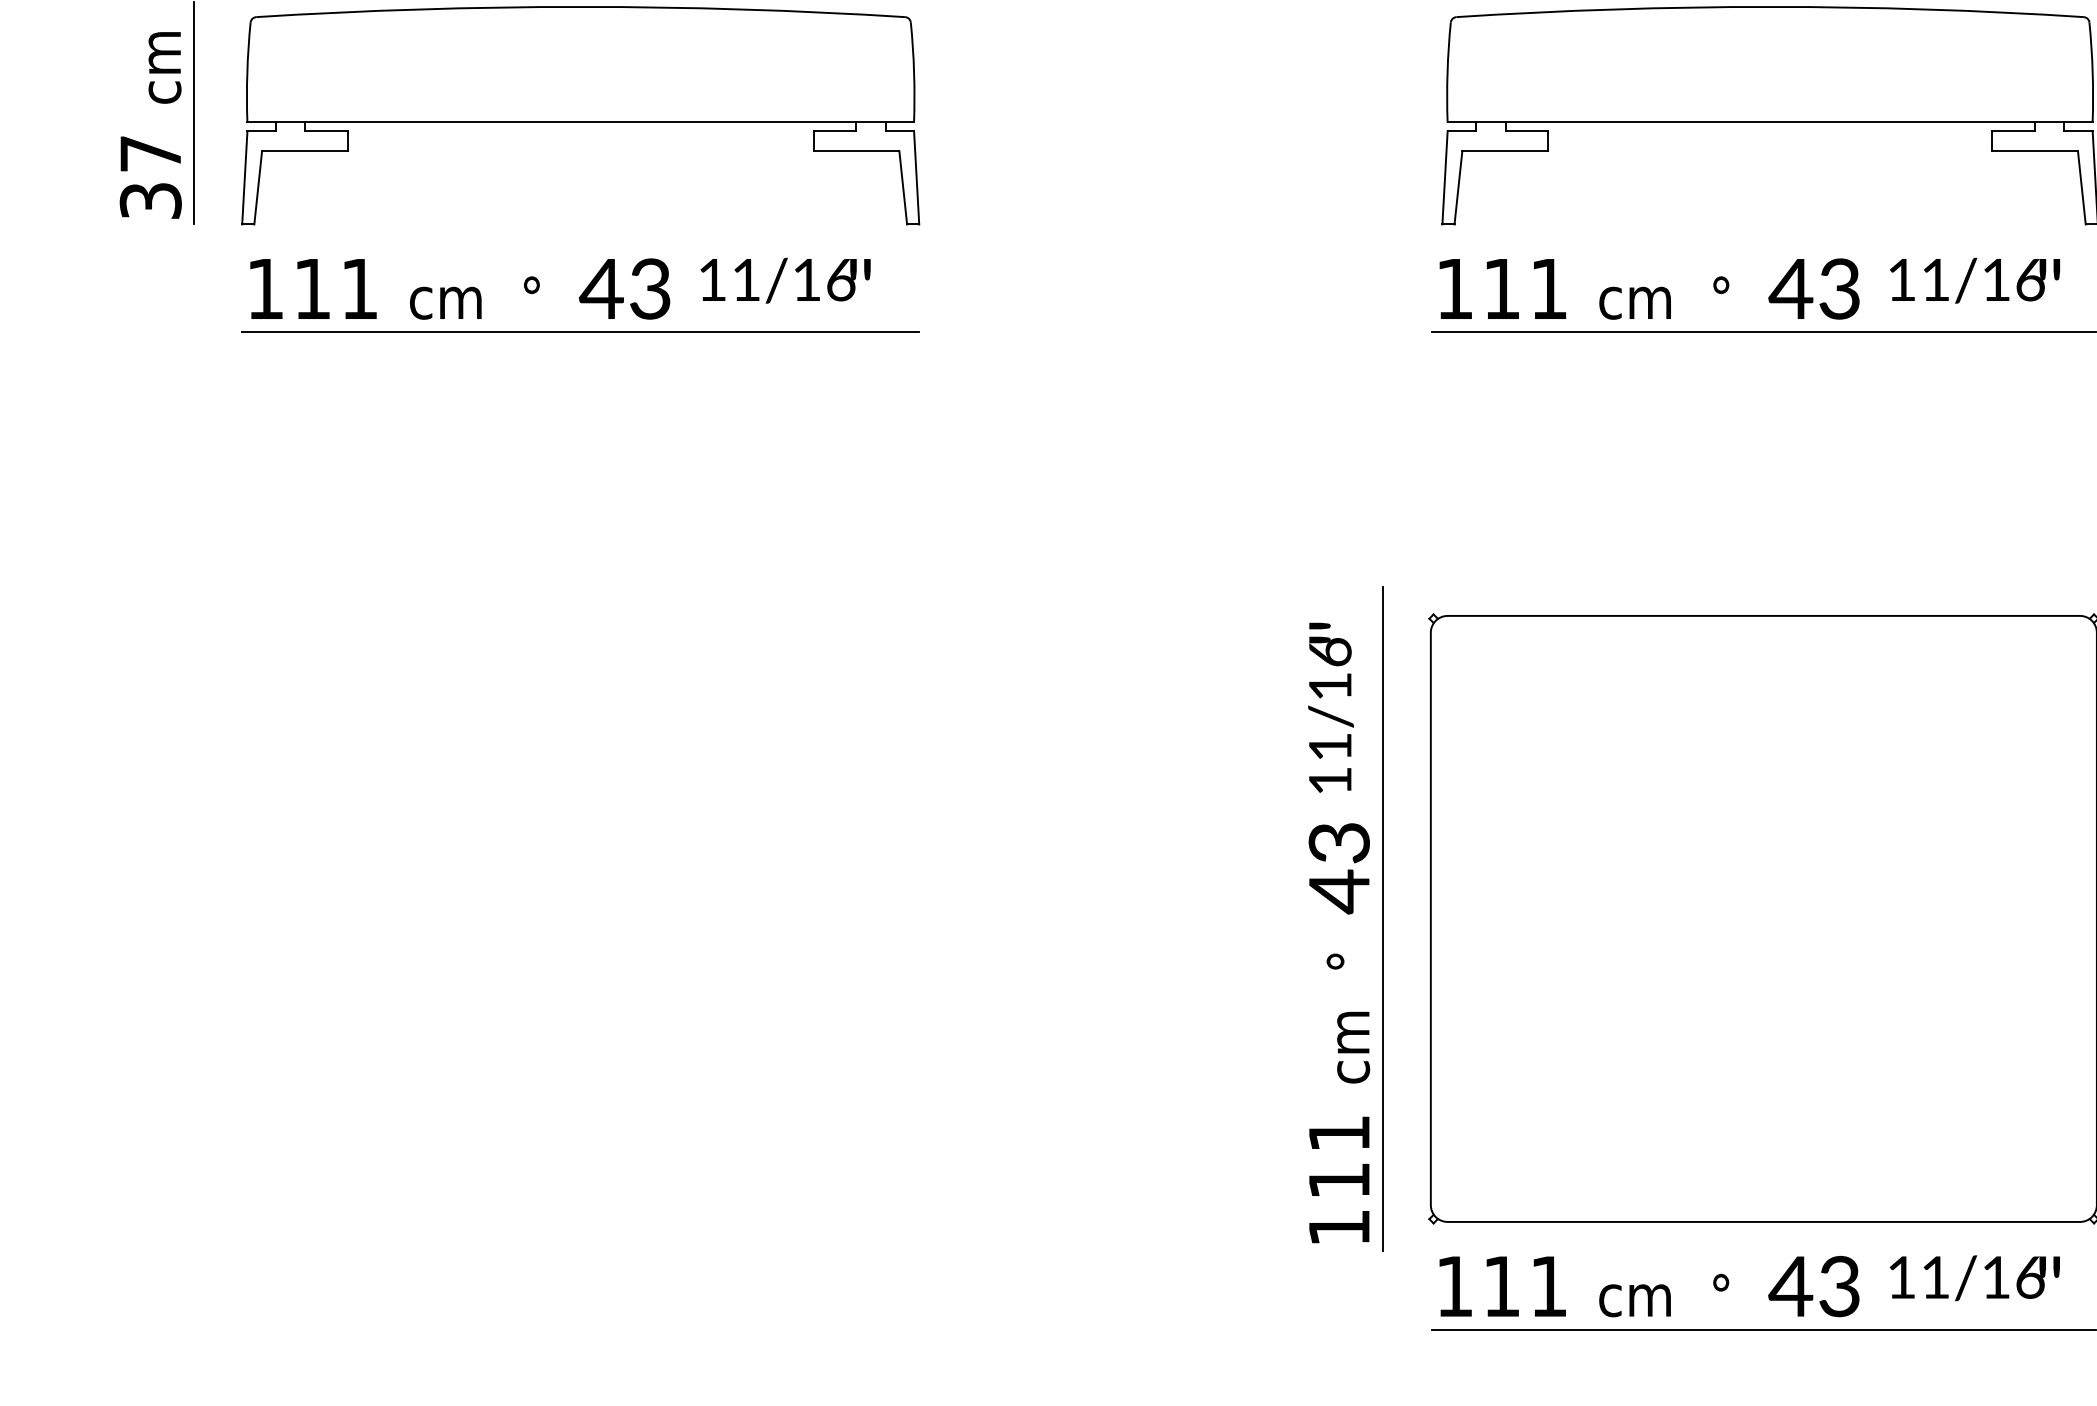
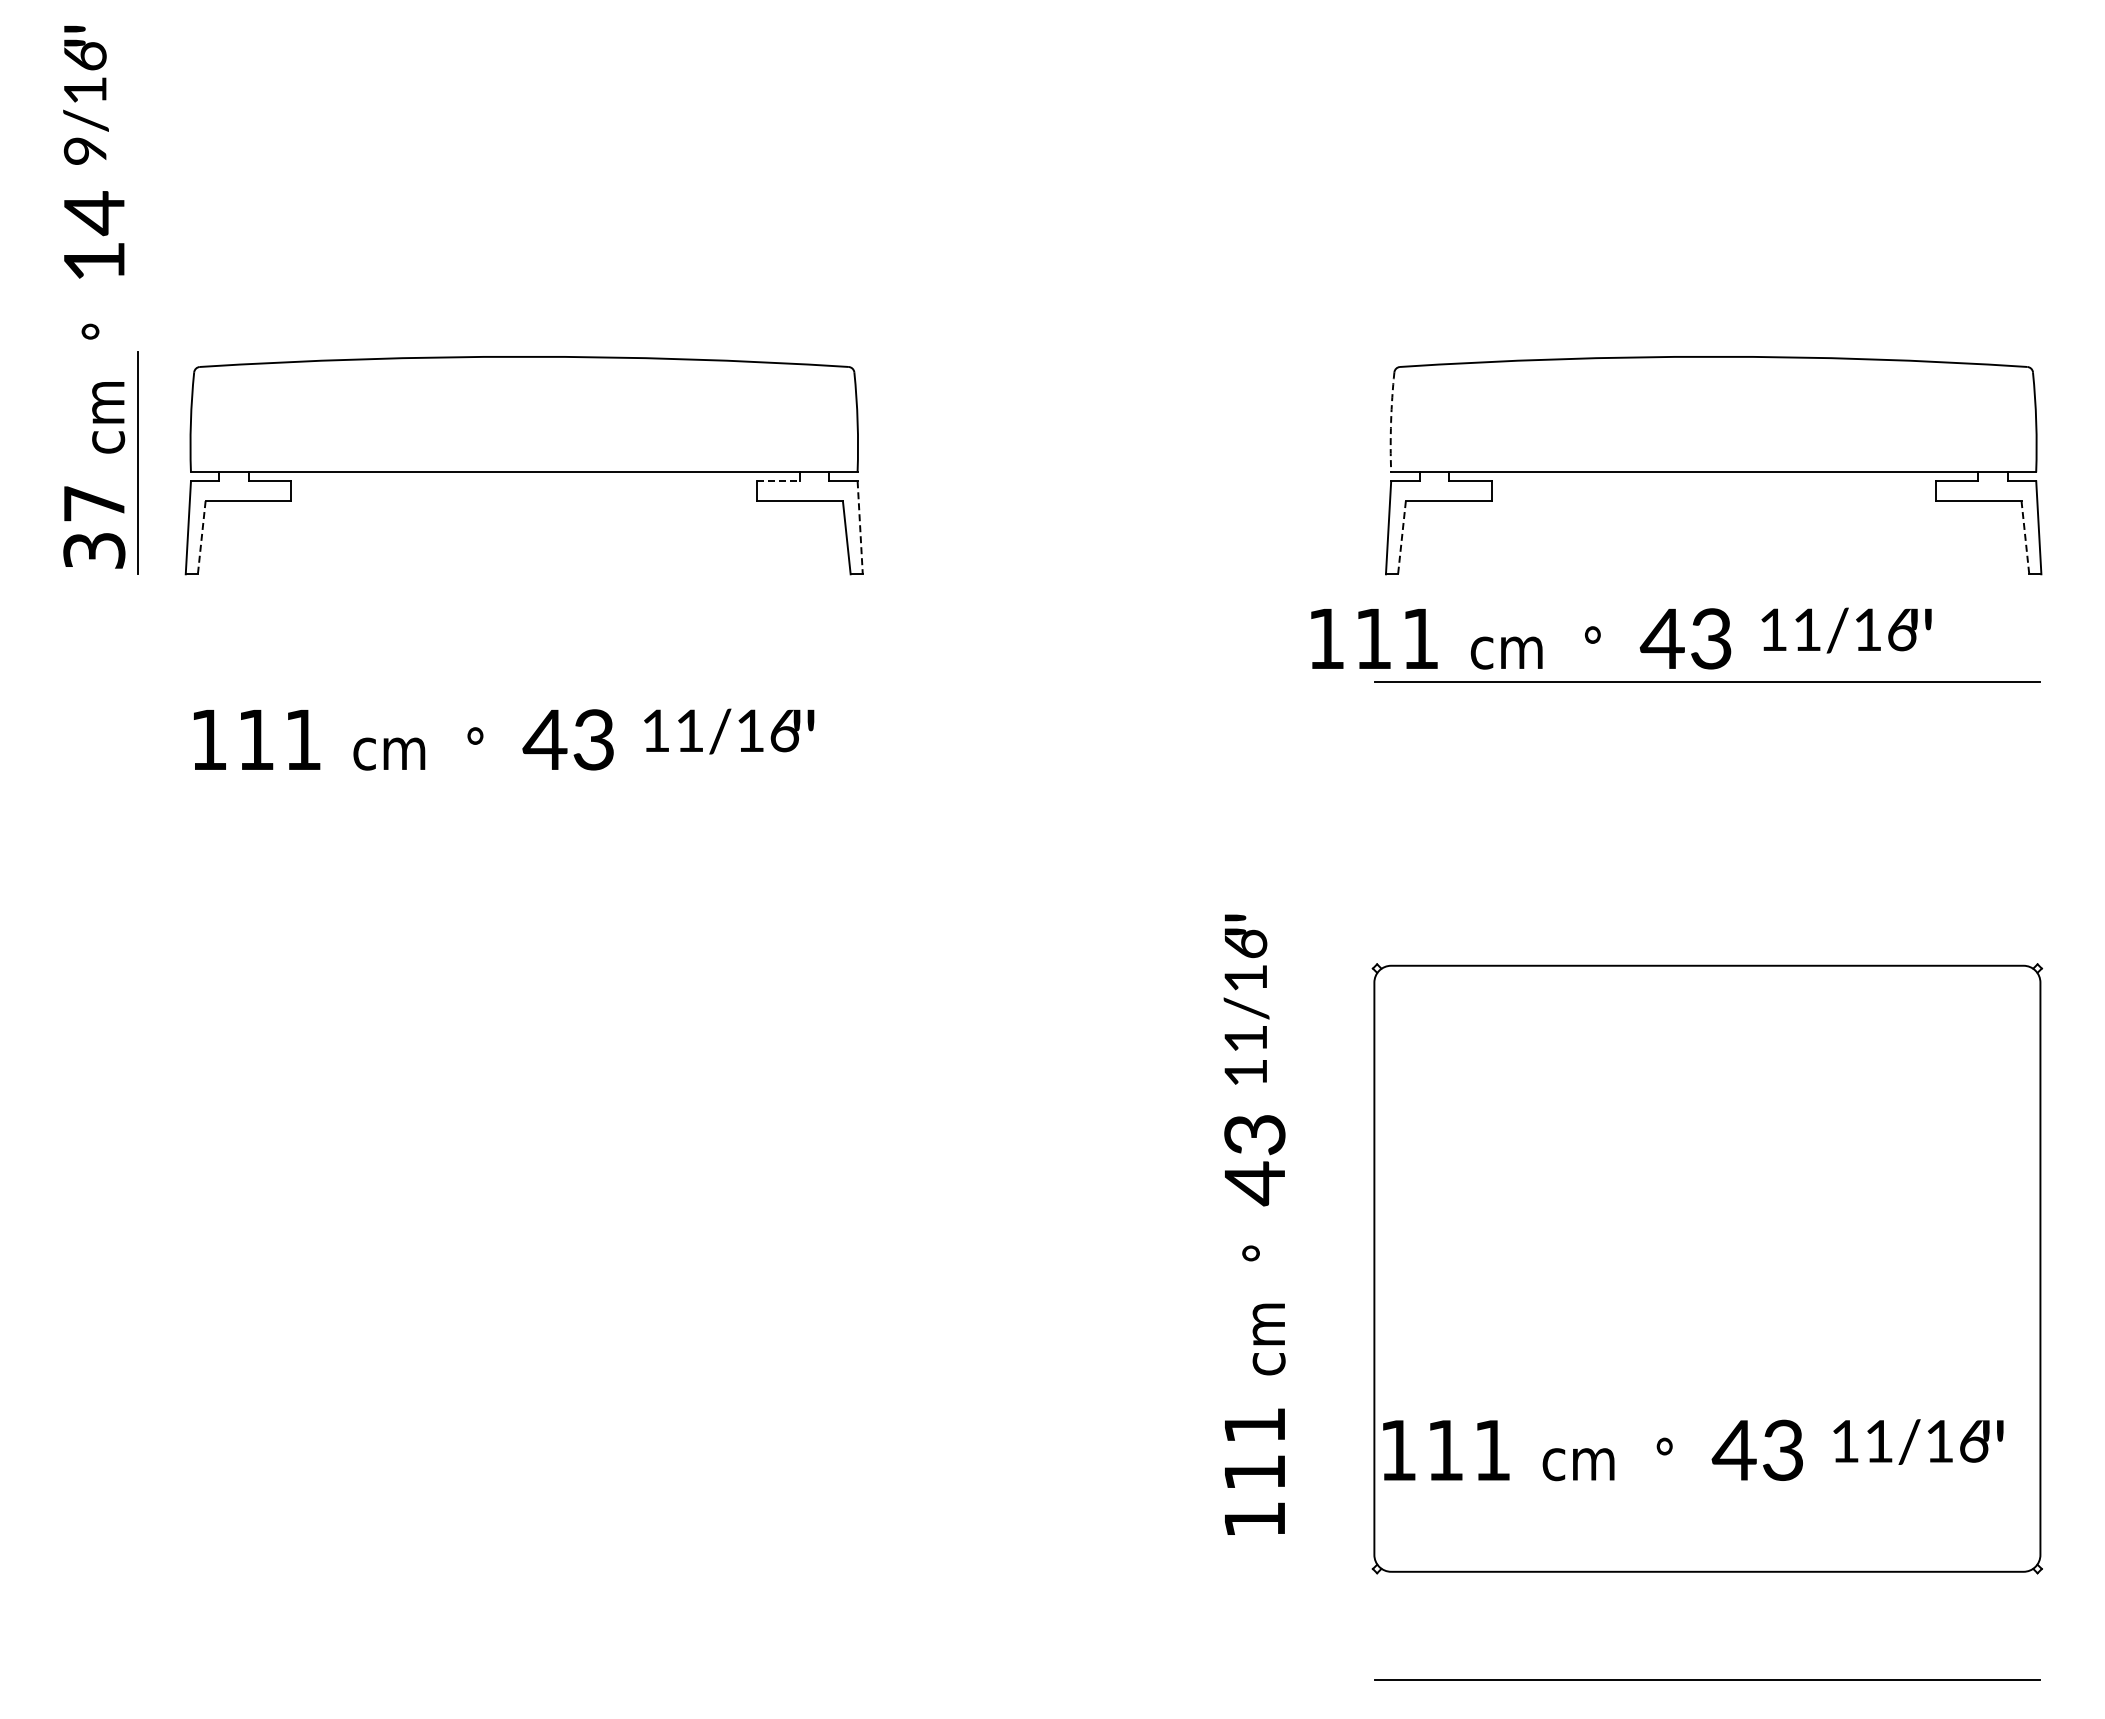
arc: (1447, 72) -> (1391, 422), solid -> dashed
line: (834, 131) -> (778, 481), solid -> dashed
line: (916, 177) -> (860, 527), solid -> dashed
line: (257, 187) -> (201, 537), solid -> dashed
line: (1457, 187) -> (1401, 537), solid -> dashed
line: (2081, 187) -> (2025, 537), solid -> dashed
text: (560, 288) -> (504, 739), moved
text: (1749, 288) -> (1621, 638), moved
line: (579, 332) -> (523, 682), removed
line: (1381, 918) -> (1325, 1268), removed
text: (1338, 932) -> (1254, 1224), moved
text: (1749, 1286) -> (1693, 1450), moved

